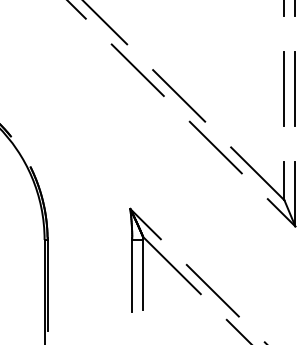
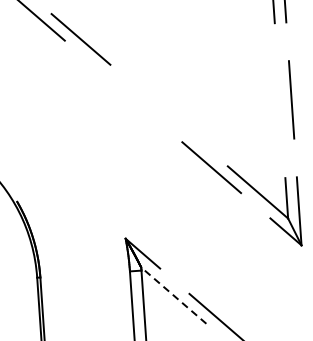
line: (137, 70) -> (123, 91), removed
line: (284, 88) -> (280, 100), removed
line: (179, 95) -> (169, 115), removed
line: (171, 265) -> (173, 295), solid -> dashed

